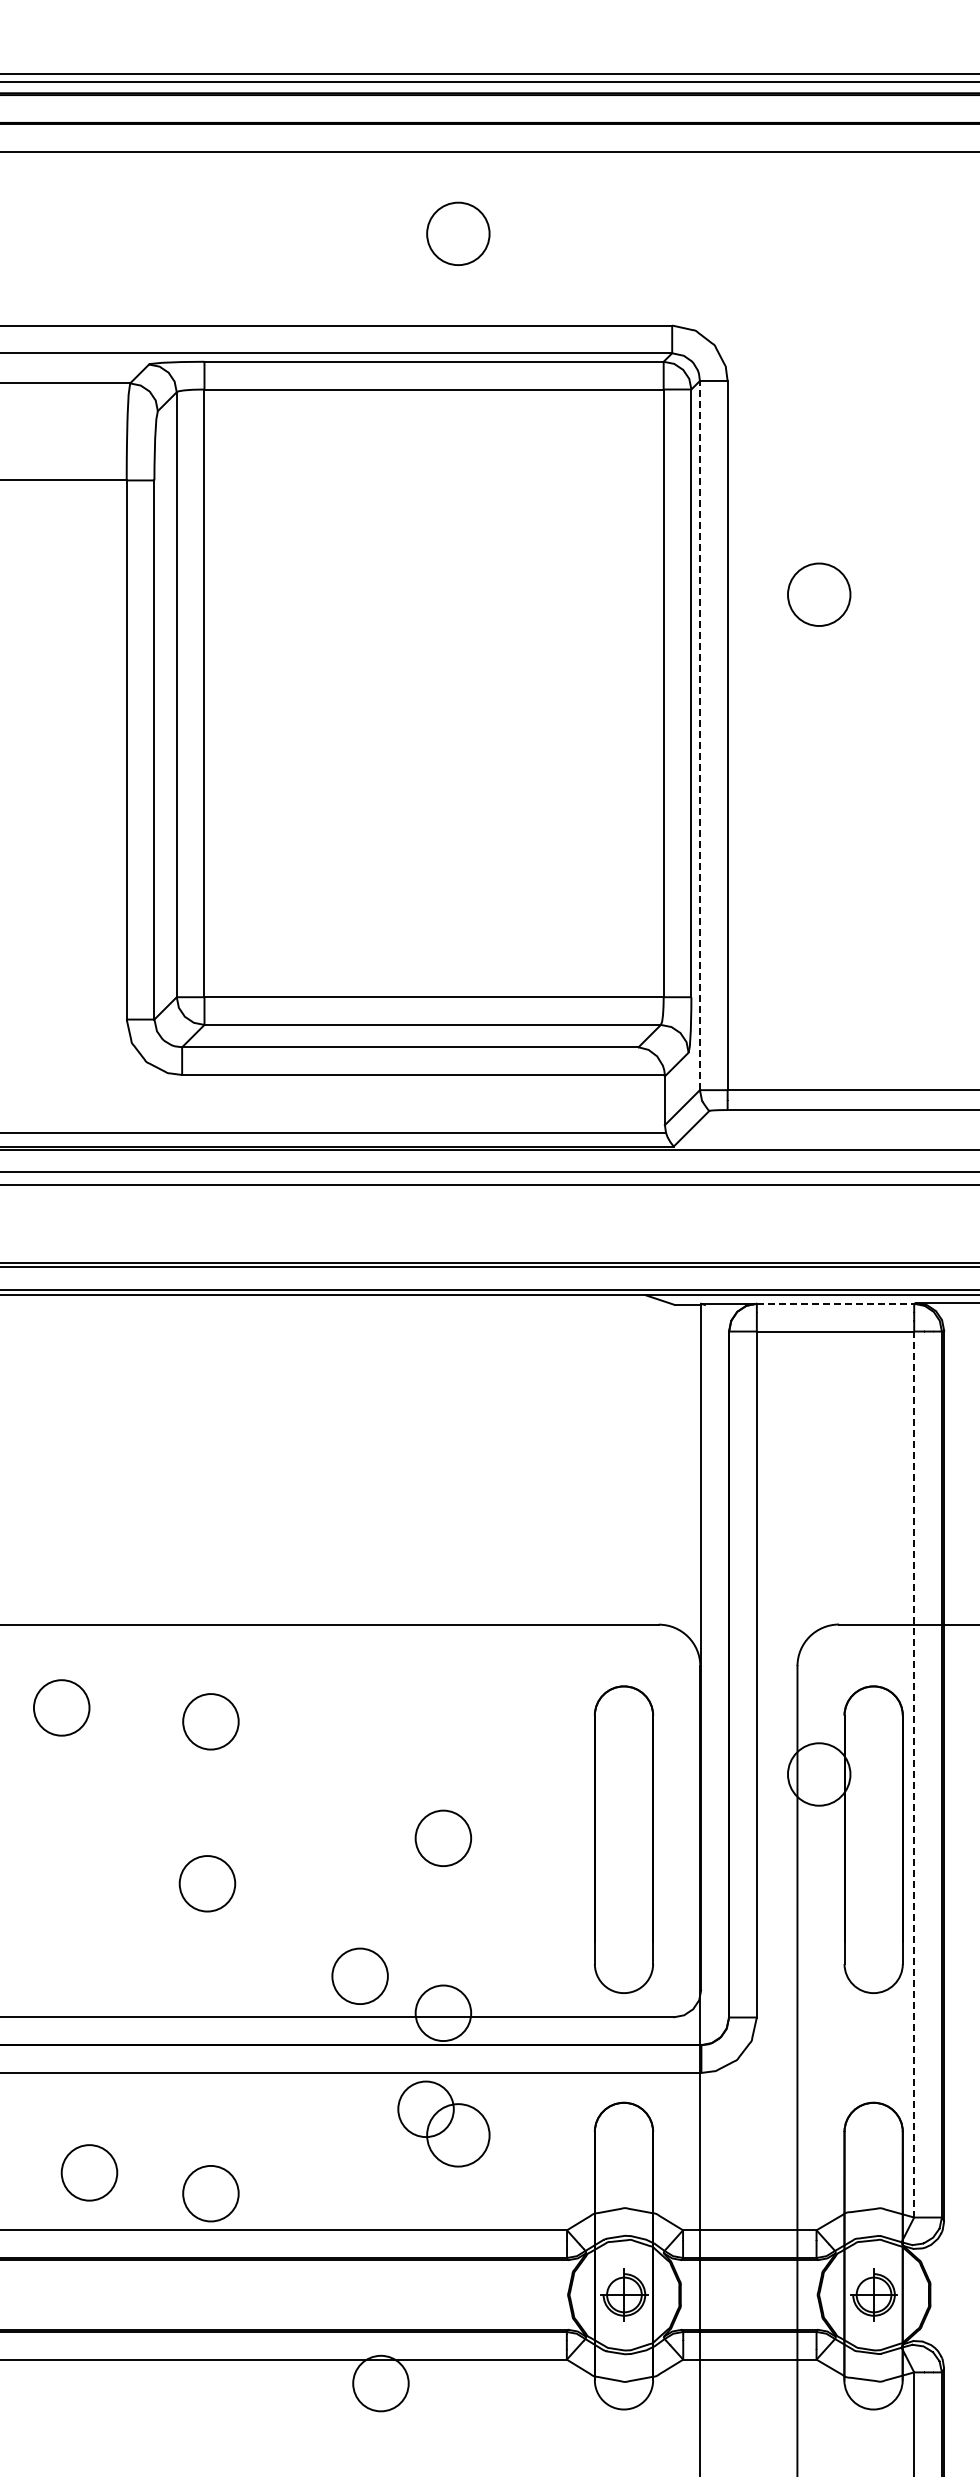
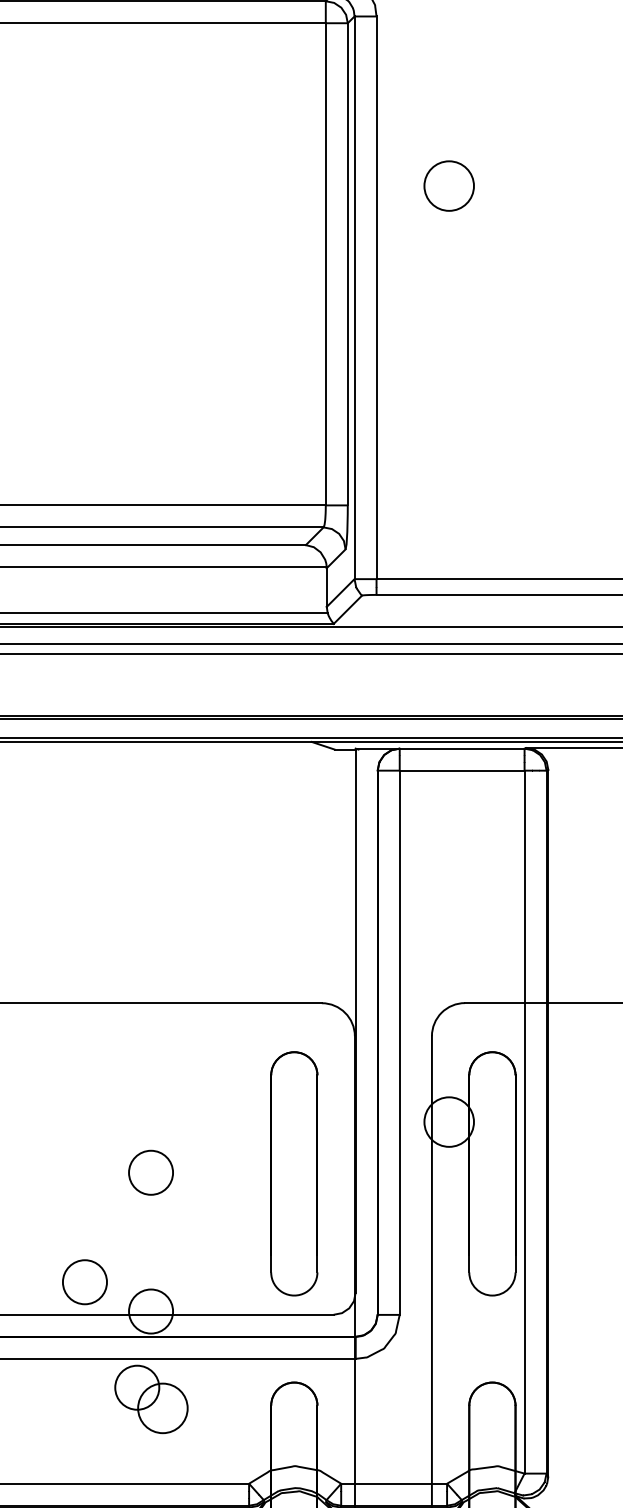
line: (699, 735) -> (354, 297), dashed -> solid
line: (835, 1303) -> (462, 748), dashed -> solid
line: (914, 1774) -> (524, 1122), dashed -> solid

